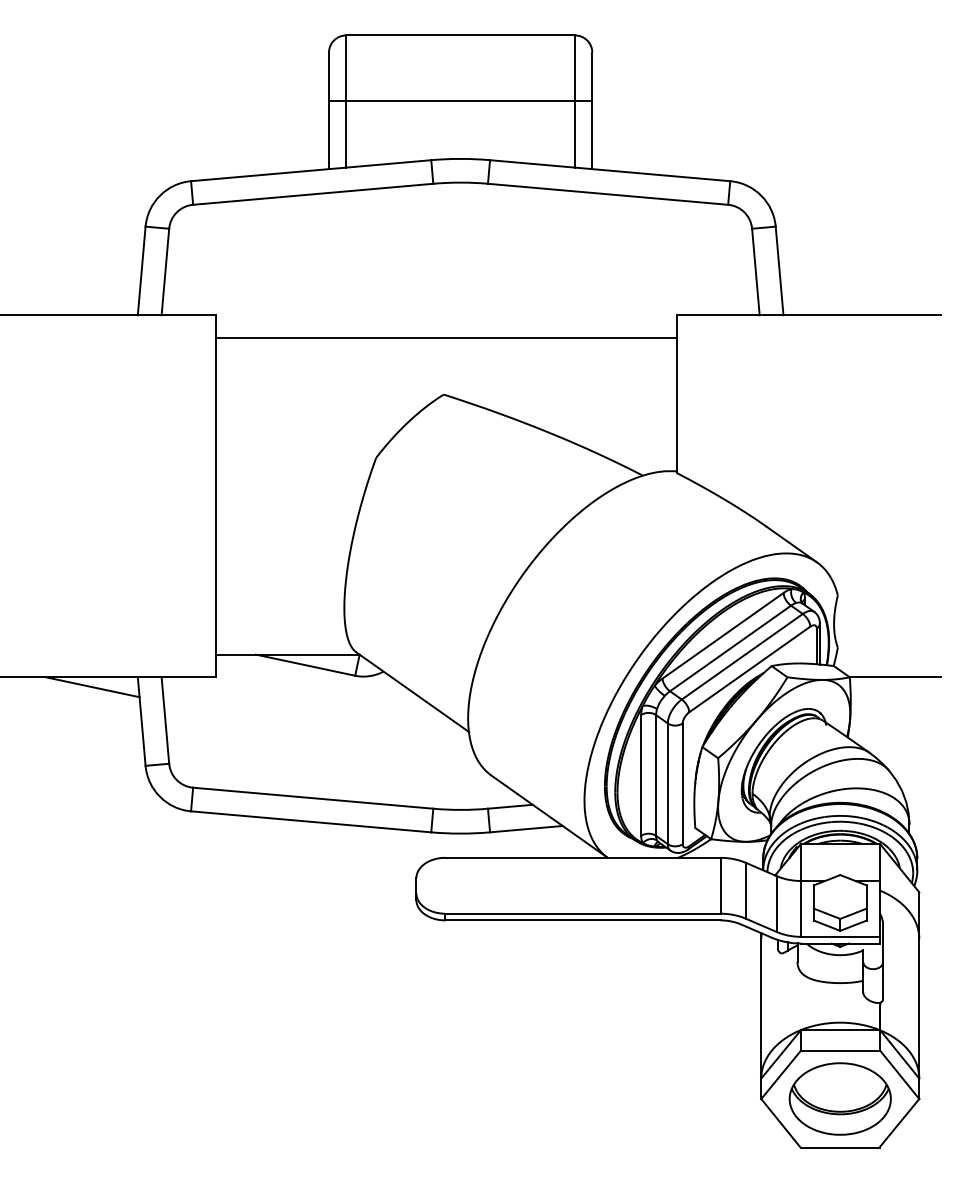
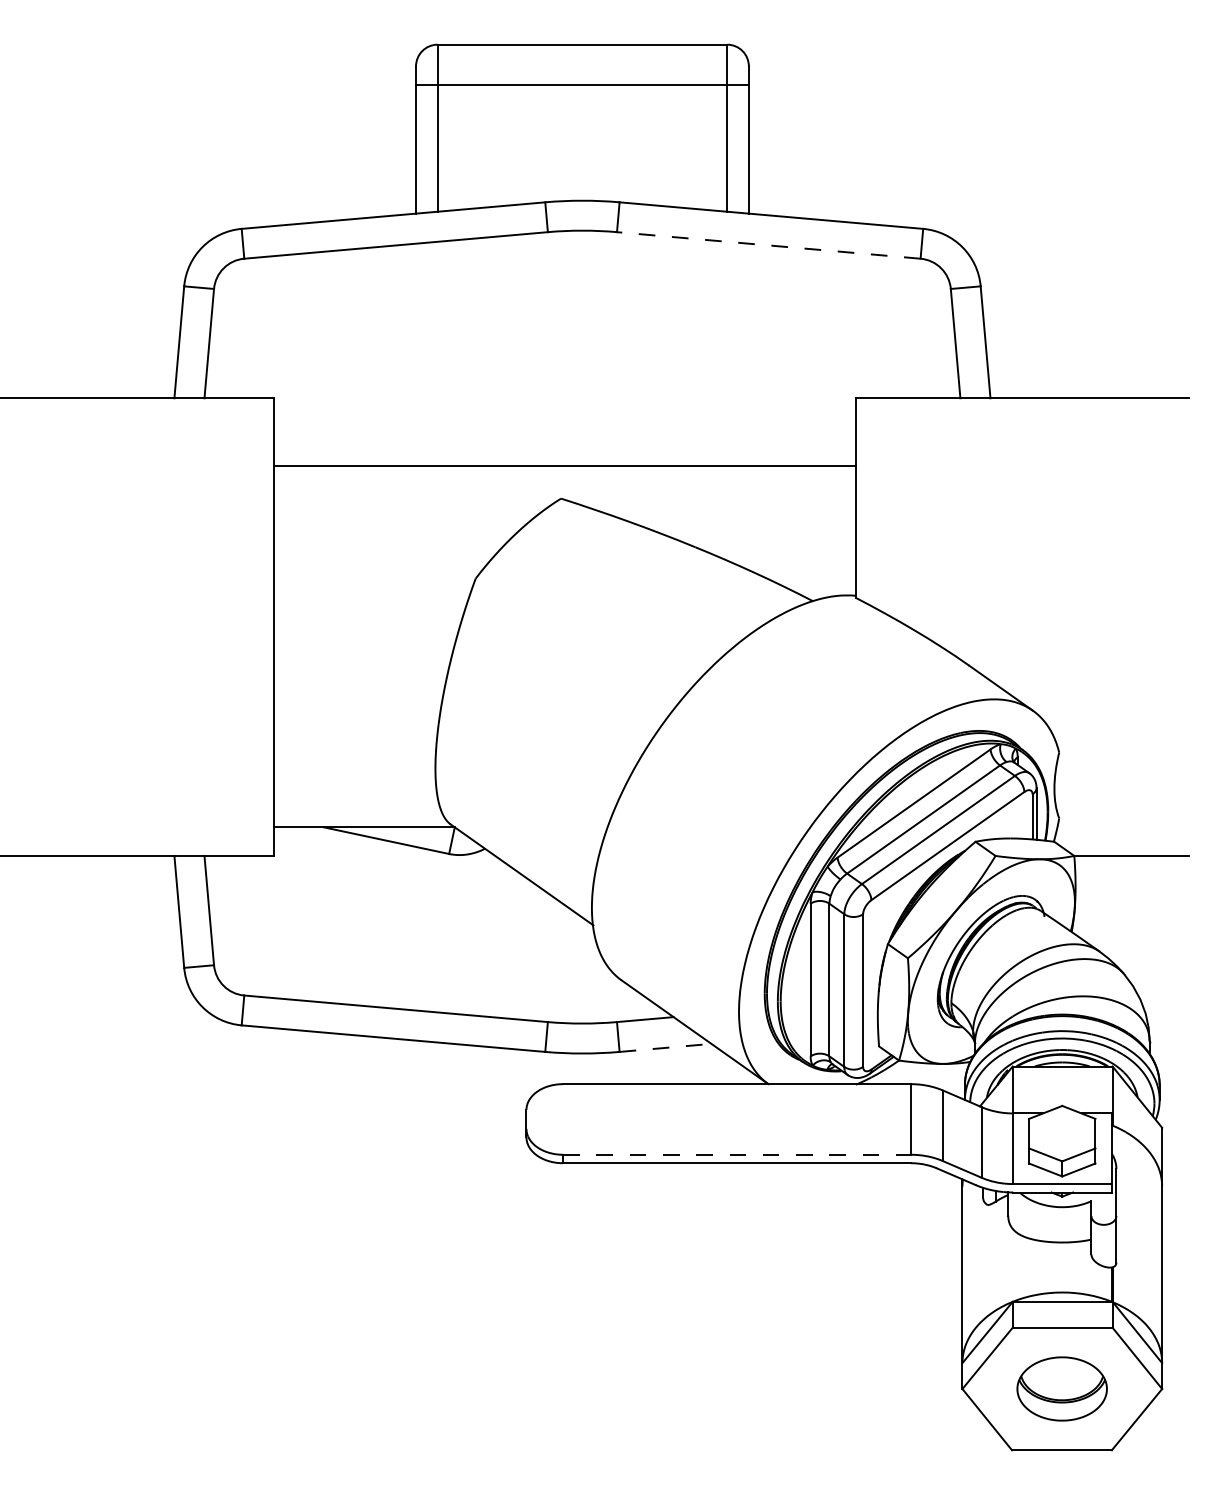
line: (460, 101) -> (582, 85), moved
line: (608, 194) -> (769, 245), solid -> dashed
line: (446, 337) -> (564, 465), moved
line: (92, 687) -> (117, 868), removed
line: (526, 829) -> (665, 1048), solid -> dashed
line: (582, 913) -> (736, 1154), solid -> dashed
part: (839, 1098) -> (1061, 1388), size x0.7

